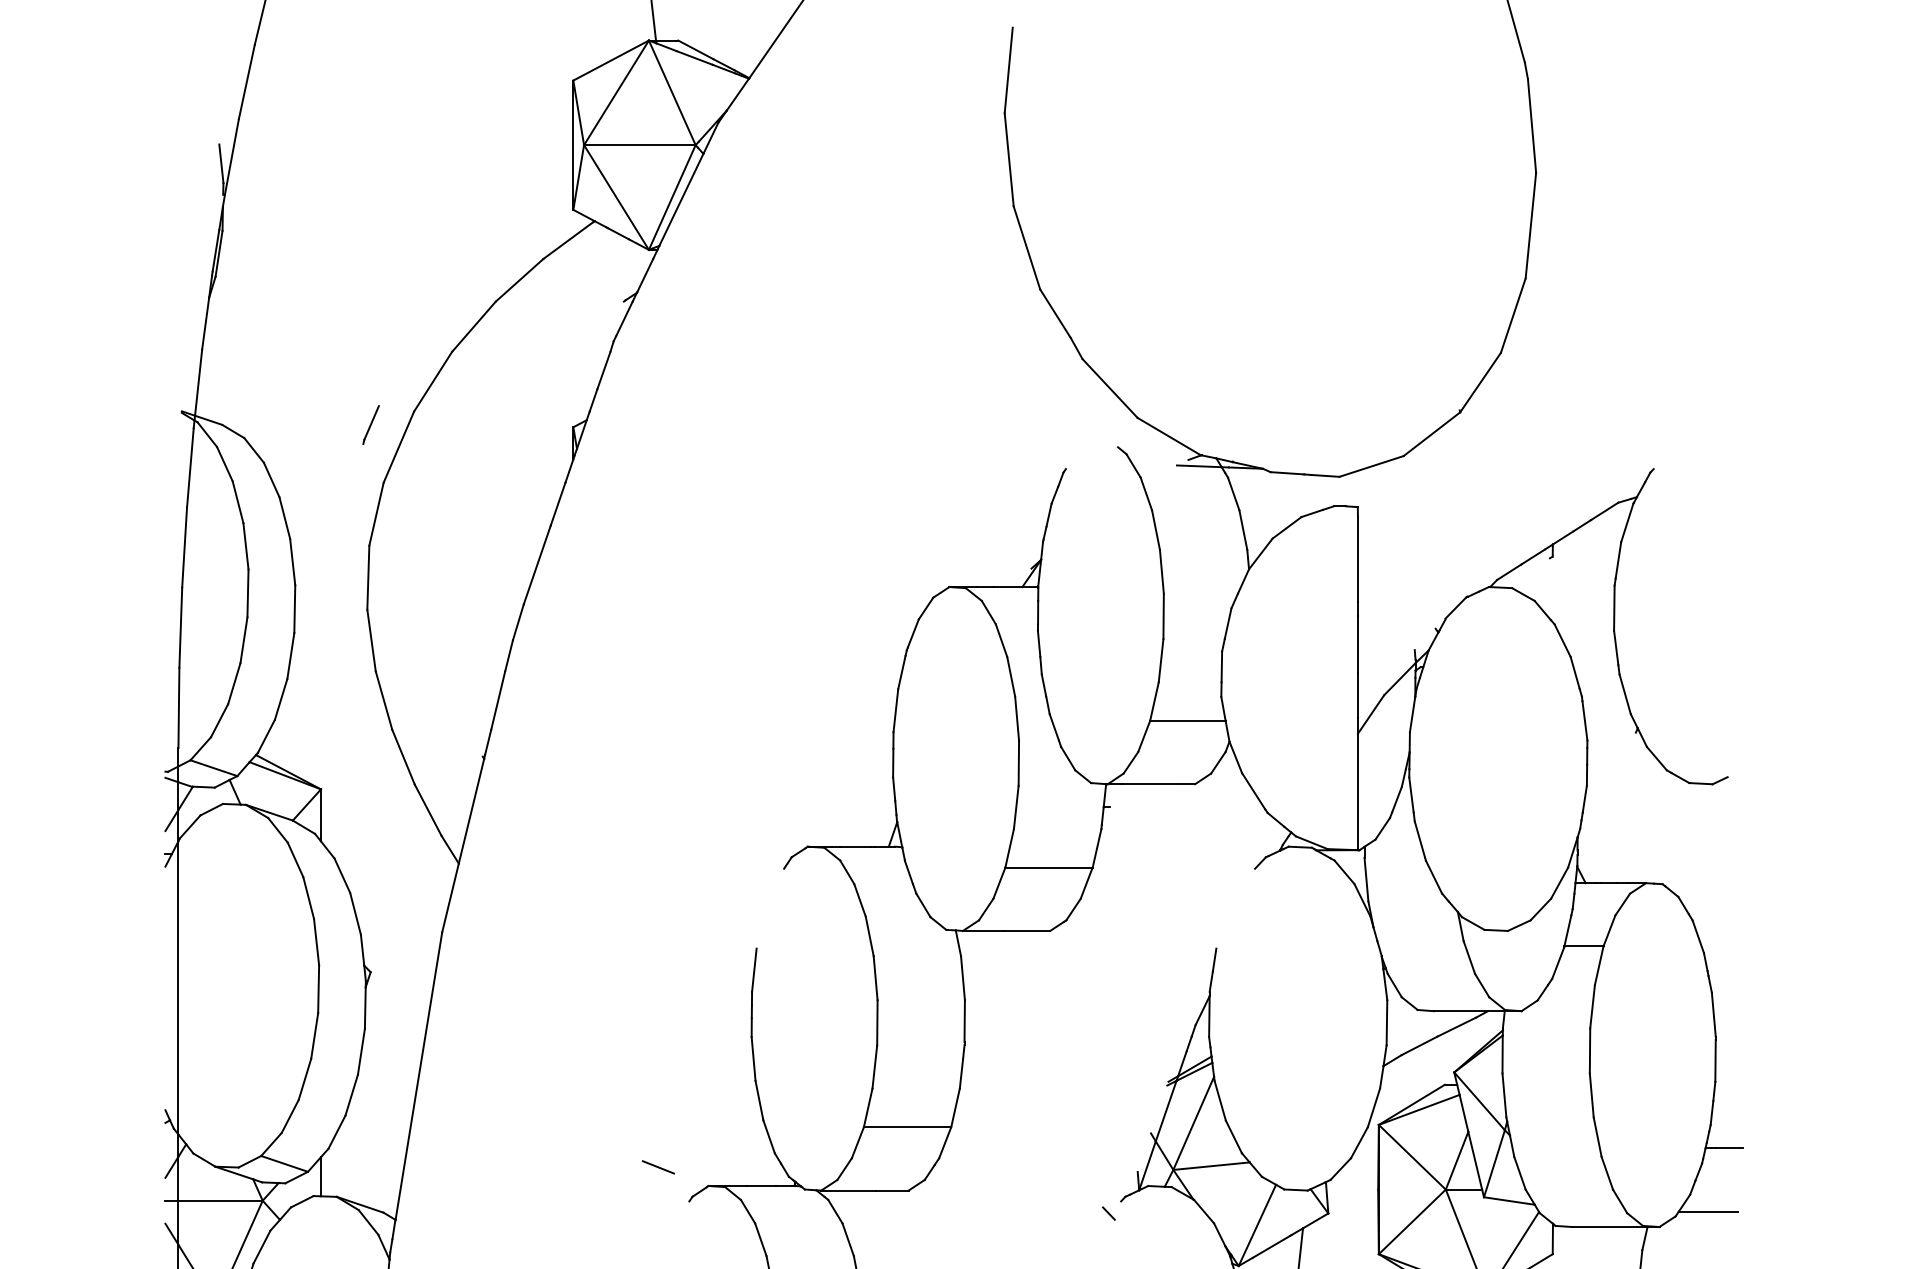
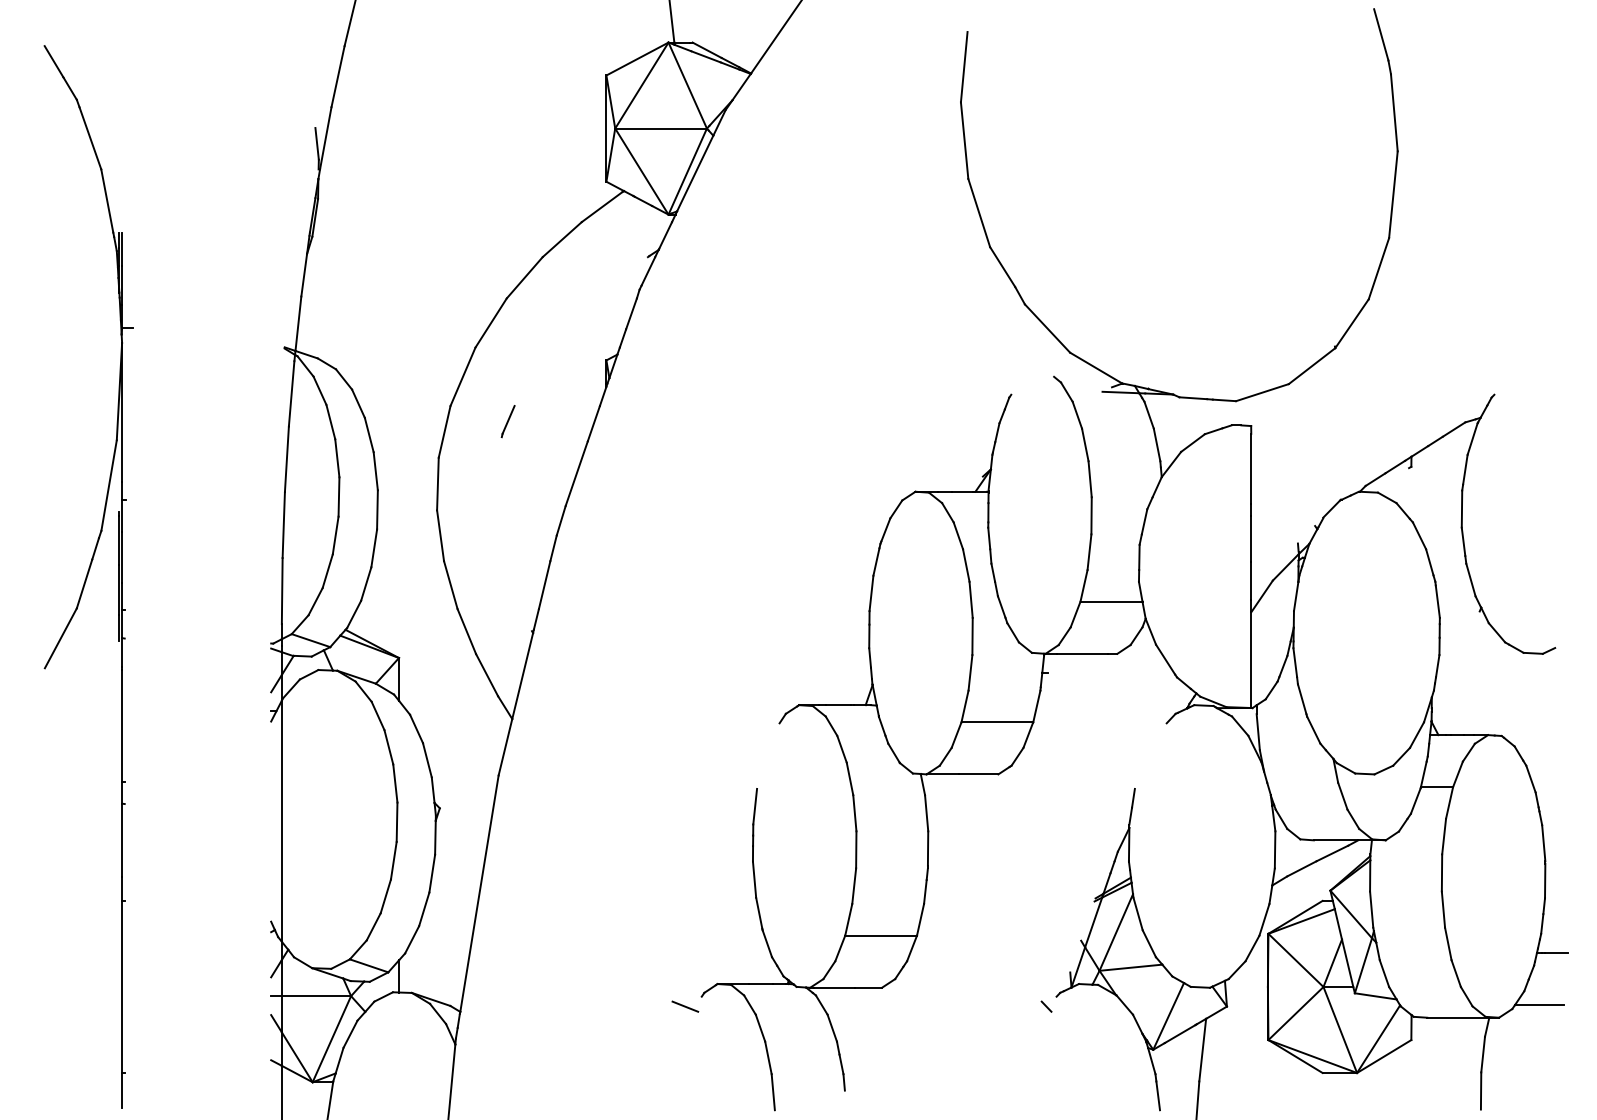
line: (370, 424) -> (507, 421), moved
line: (658, 1167) -> (685, 1006), moved

